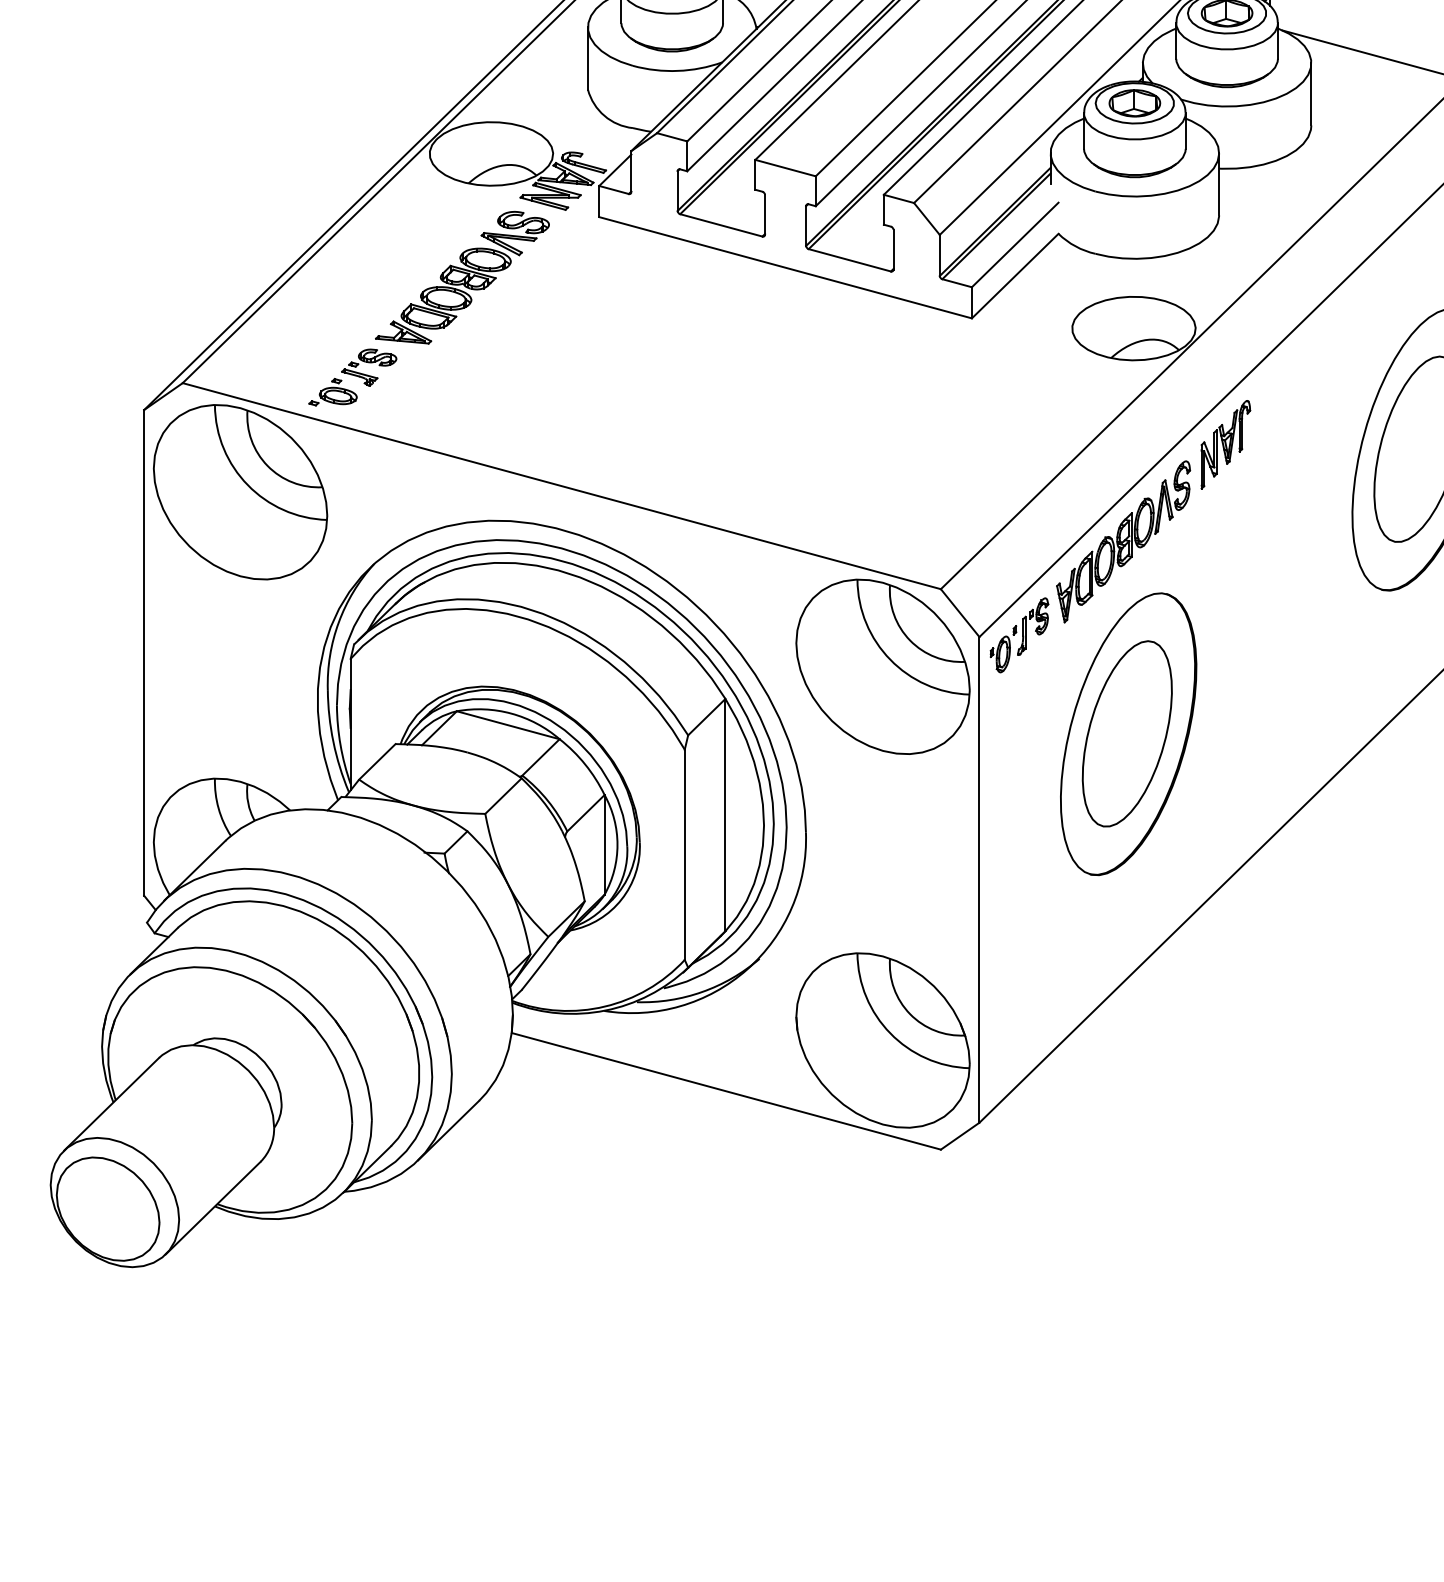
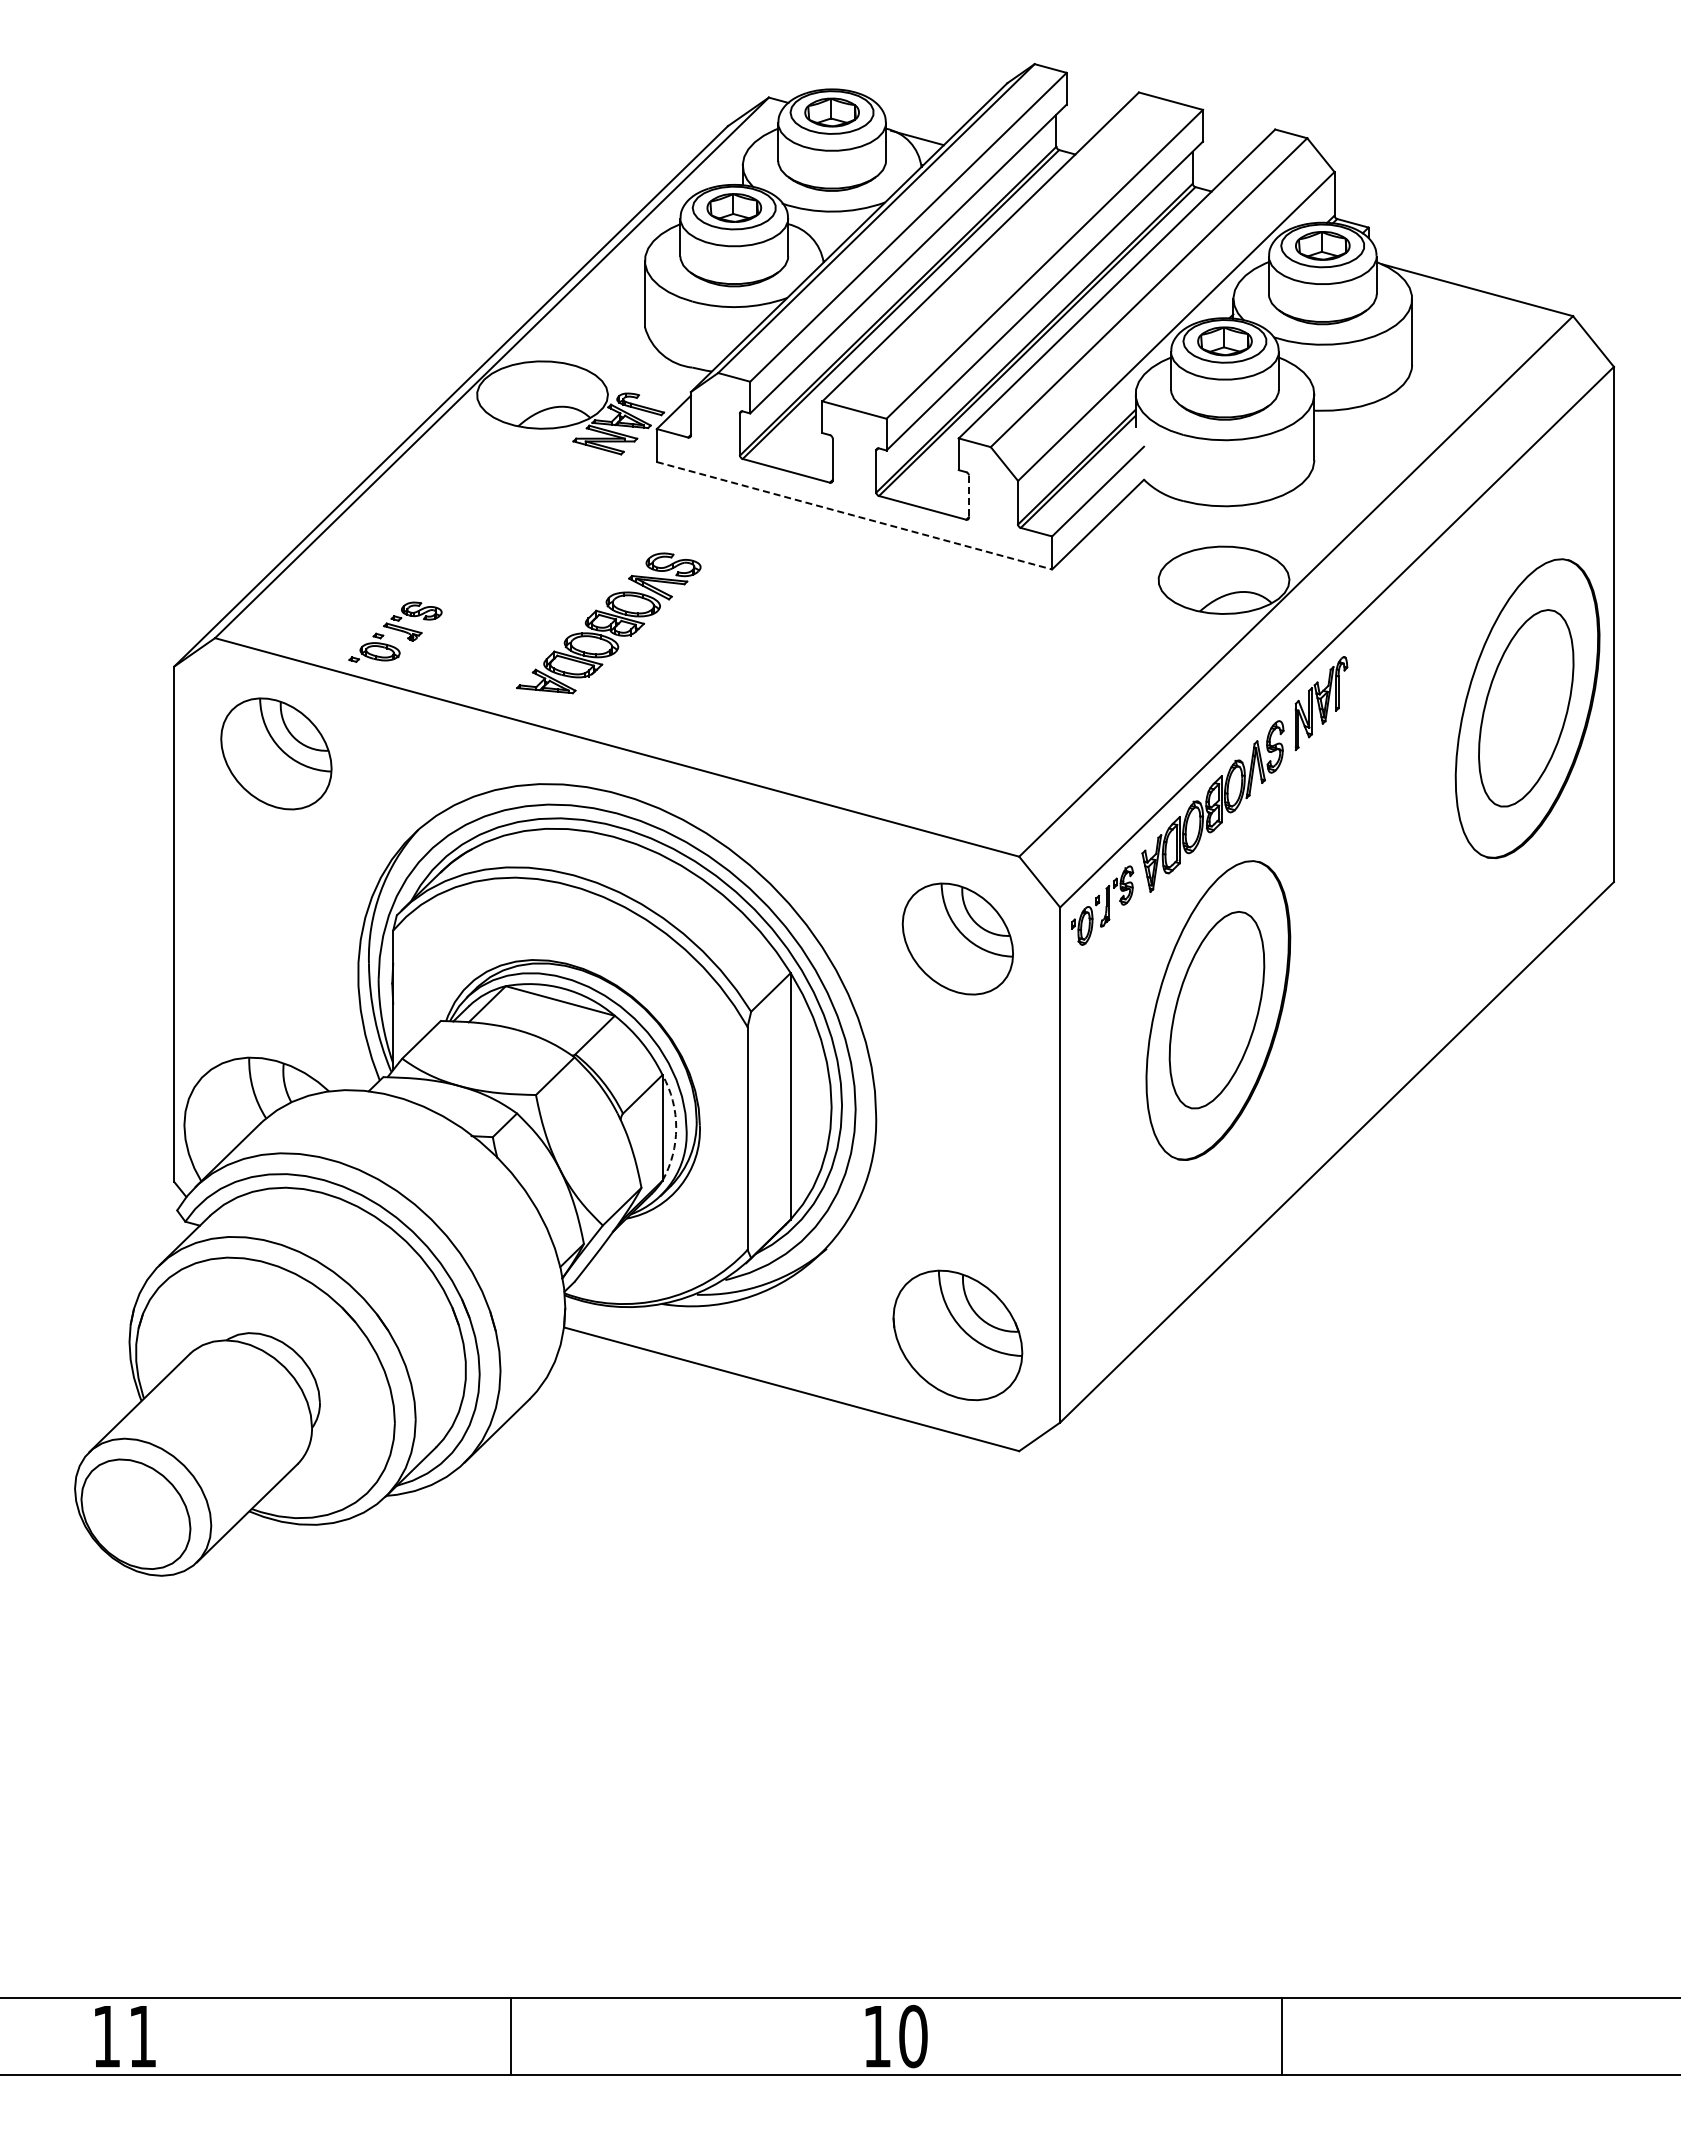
line: (893, 250) -> (968, 497), solid -> dashed
line: (785, 267) -> (854, 515), solid -> dashed
part: (462, 277) -> (608, 623), moved
part: (240, 491) -> (276, 753), size x0.6
part: (882, 666) -> (957, 938), size x0.6
arc: (617, 844) -> (676, 1127), solid -> dashed
part: (882, 1040) -> (957, 1335), size x0.7

